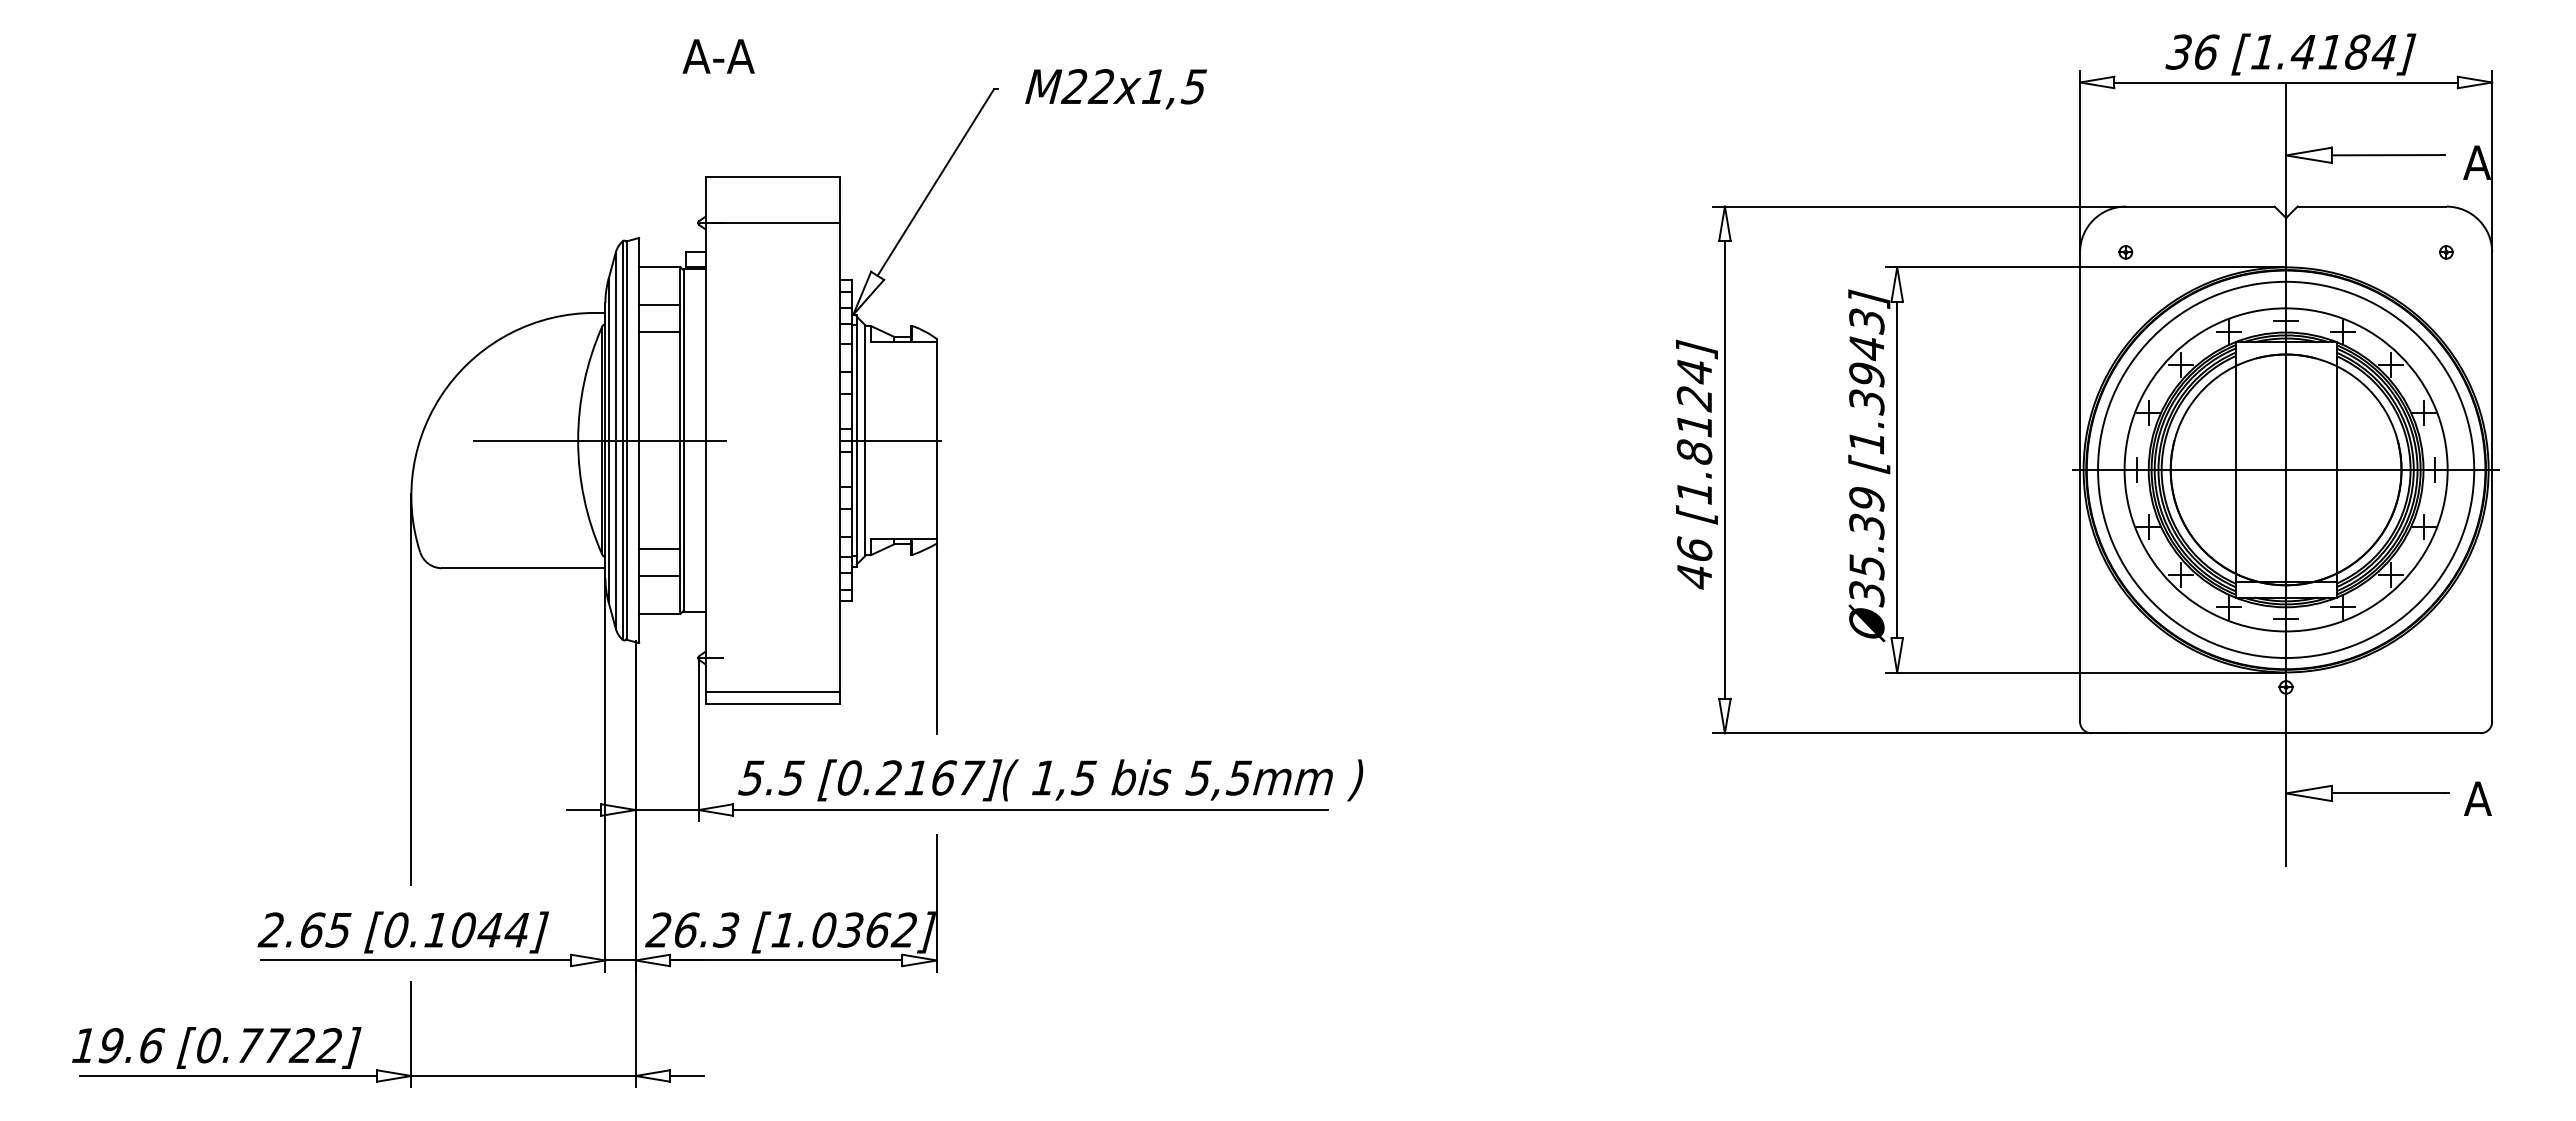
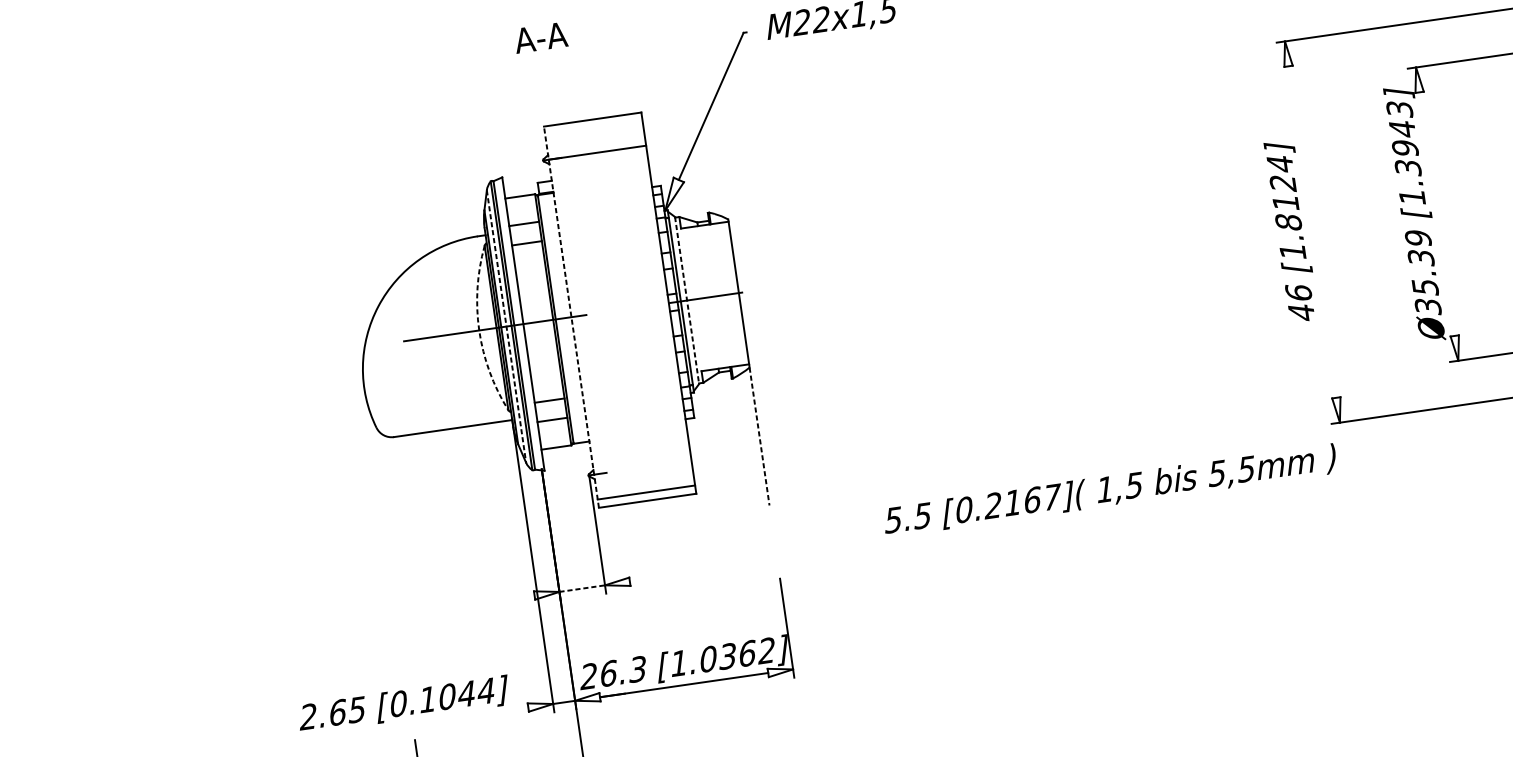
arc: (578, 440) -> (479, 330), solid -> dashed
line: (705, 440) -> (571, 317), solid -> dashed
line: (615, 441) -> (506, 327), solid -> dashed
line: (865, 441) -> (687, 301), solid -> dashed
line: (1724, 469) -> (1312, 231), removed
line: (1897, 469) -> (1437, 213), removed
line: (936, 639) -> (759, 437), solid -> dashed
line: (411, 689) -> (384, 528), removed
text: (1050, 780) -> (1110, 490), moved
line: (584, 810) -> (522, 597), removed
line: (667, 810) -> (582, 588), solid -> dashed
line: (1030, 810) -> (845, 551), removed
line: (415, 960) -> (415, 723), removed

